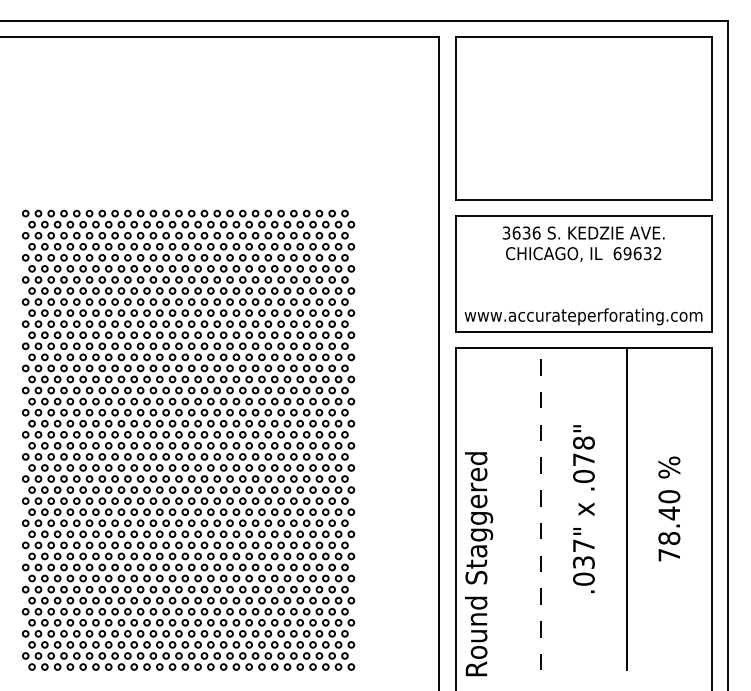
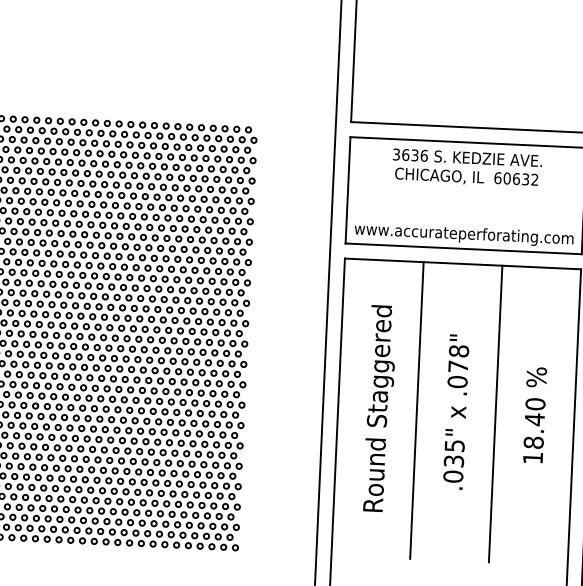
text: (627, 253) -> (507, 178), 69632 -> 60632
line: (541, 508) -> (417, 409), dashed -> solid
text: (583, 545) -> (454, 445), .037" -> .035"
text: (668, 555) -> (532, 458), 78.40 -> 18.40
text: (479, 564) -> (380, 409), moved

